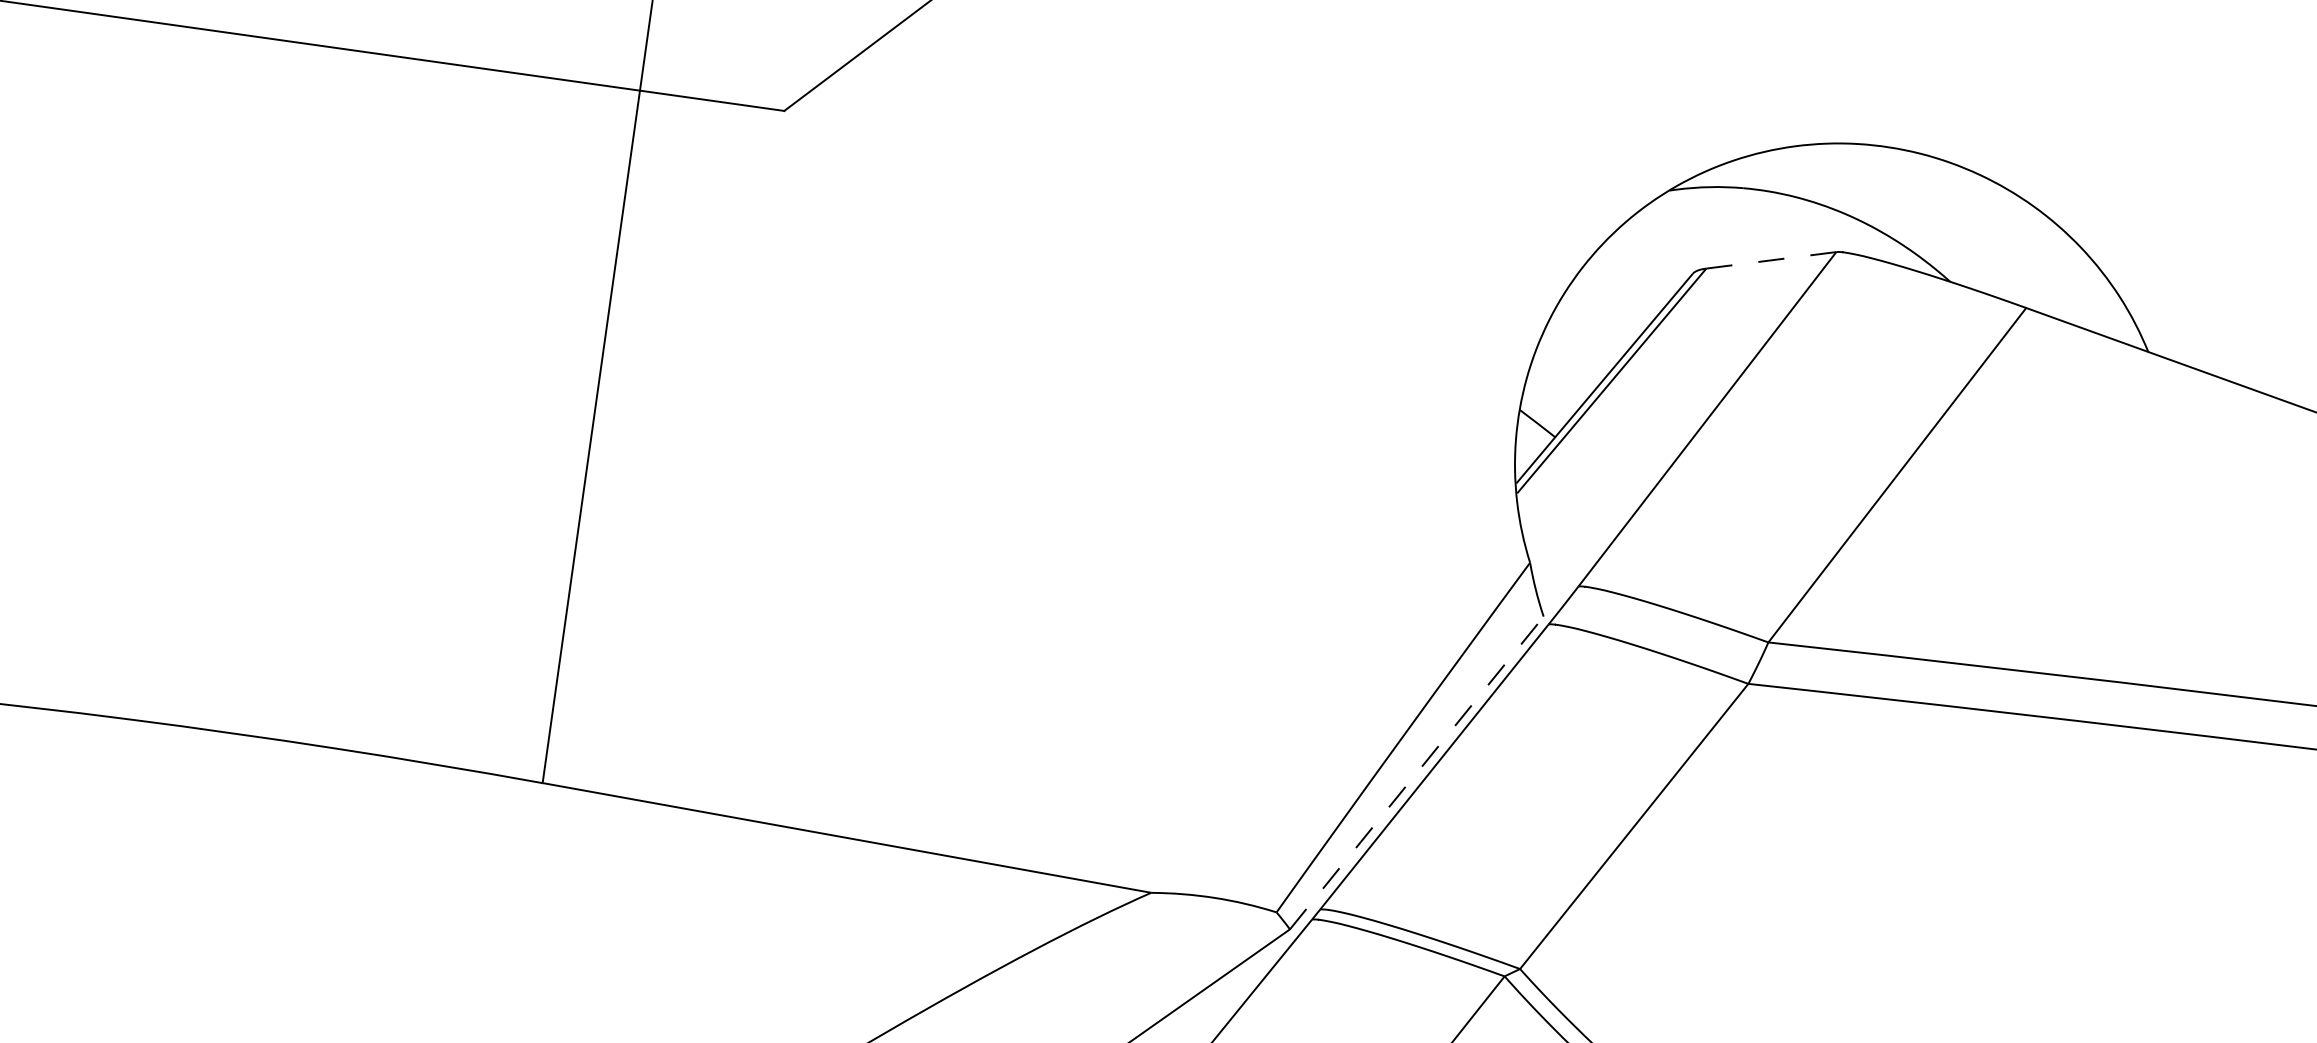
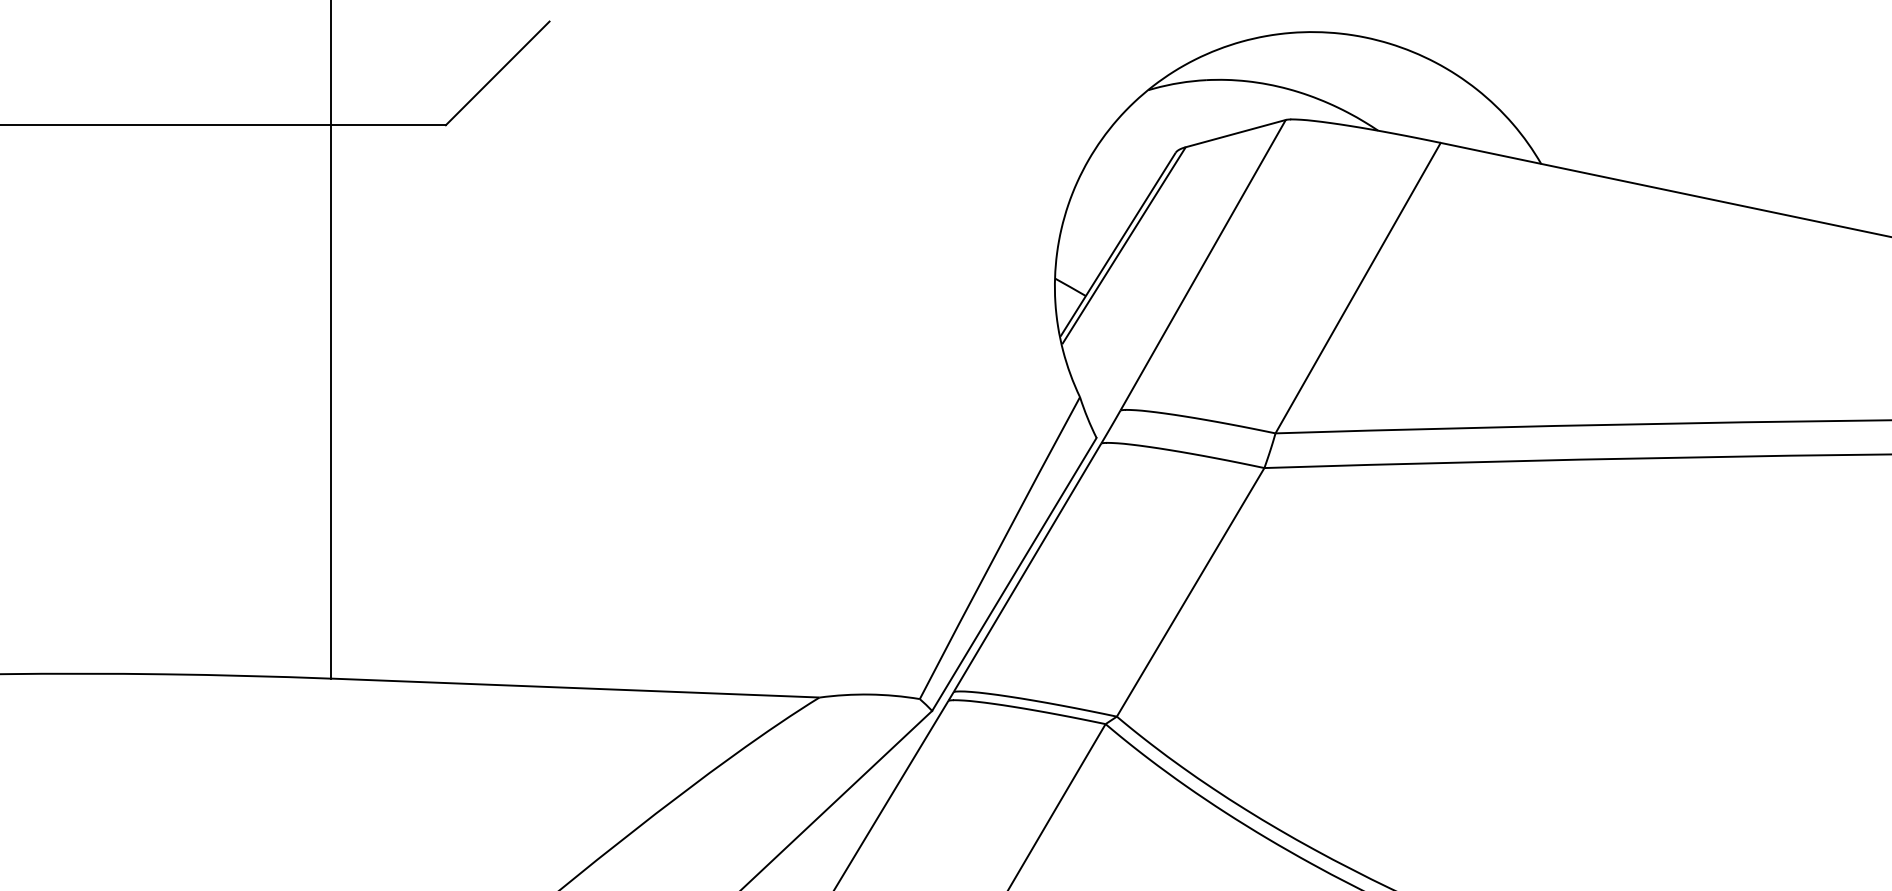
line: (1771, 260) -> (1235, 133), dashed -> solid
line: (1416, 773) -> (1014, 574), dashed -> solid

